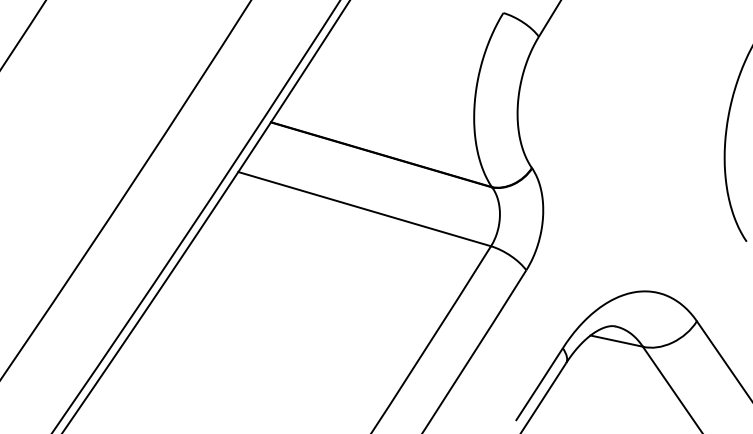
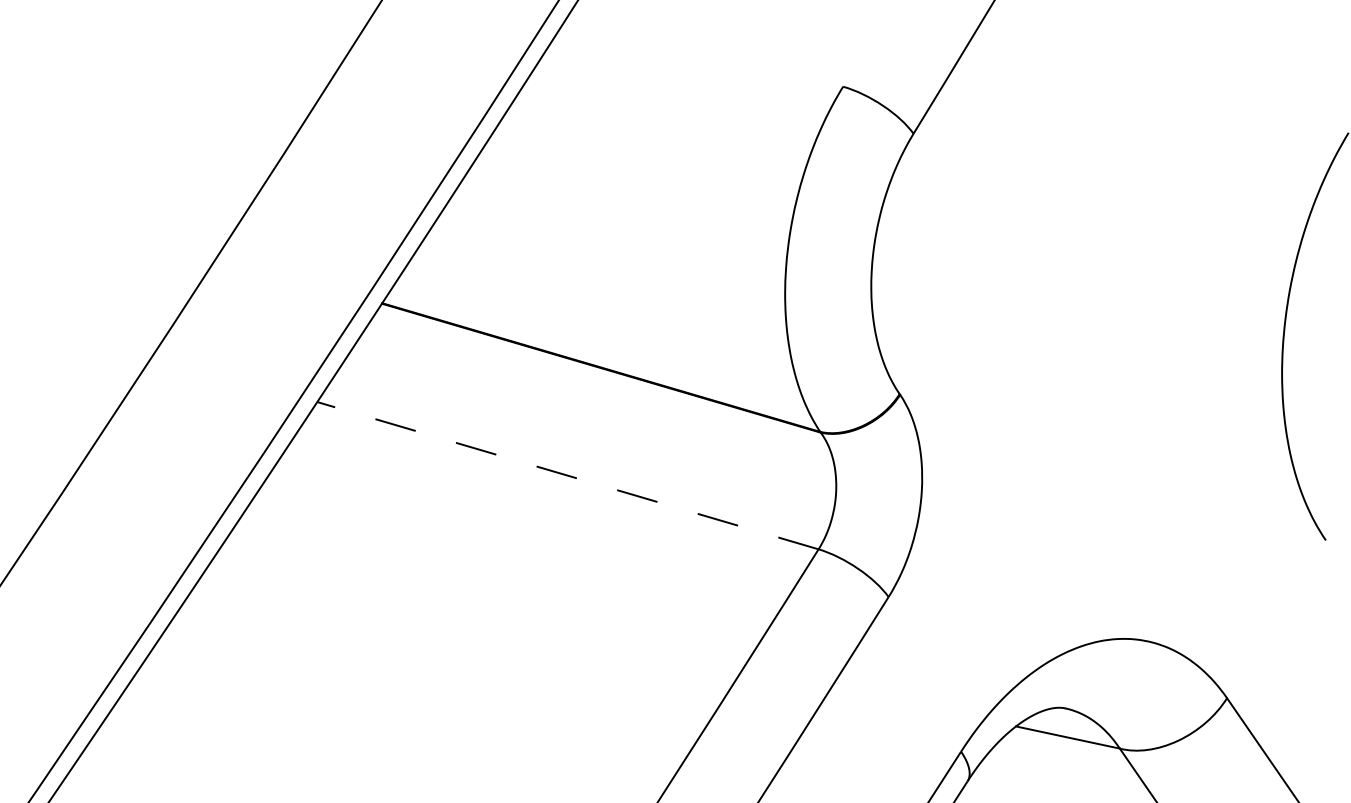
line: (364, 209) -> (567, 476), solid -> dashed

